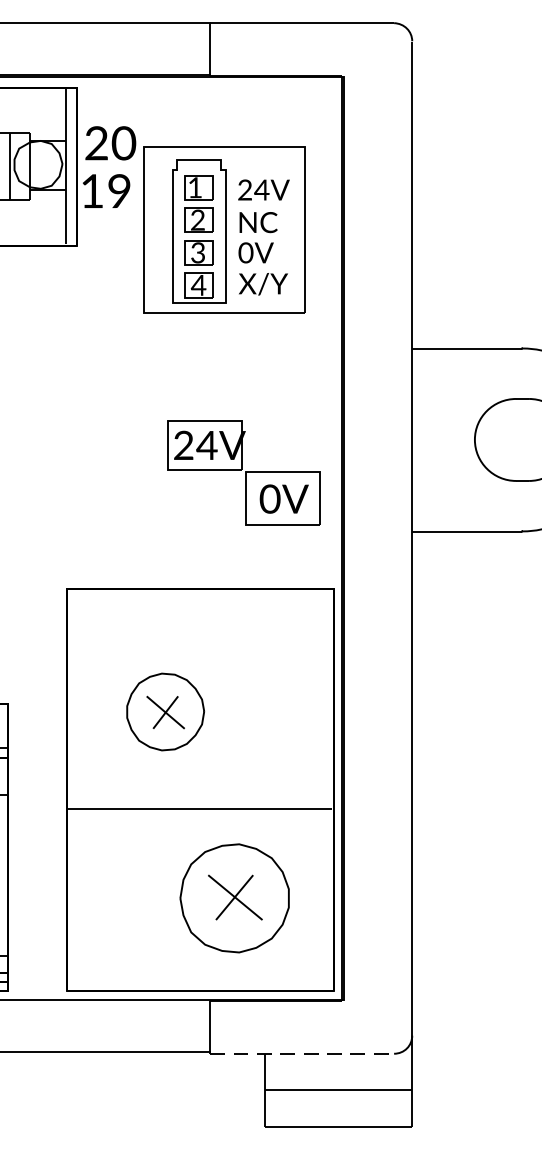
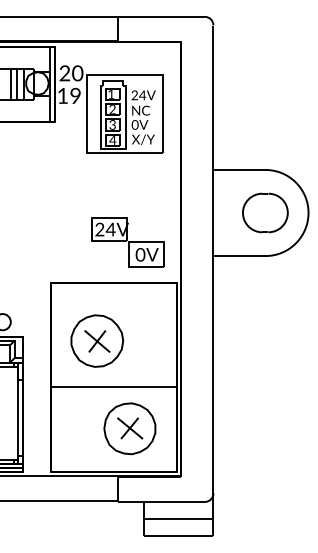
part: (242, 472) -> (127, 242), moved
part: (165, 710) -> (97, 340), size x1.43
line: (304, 1052) -> (162, 501), dashed -> solid

